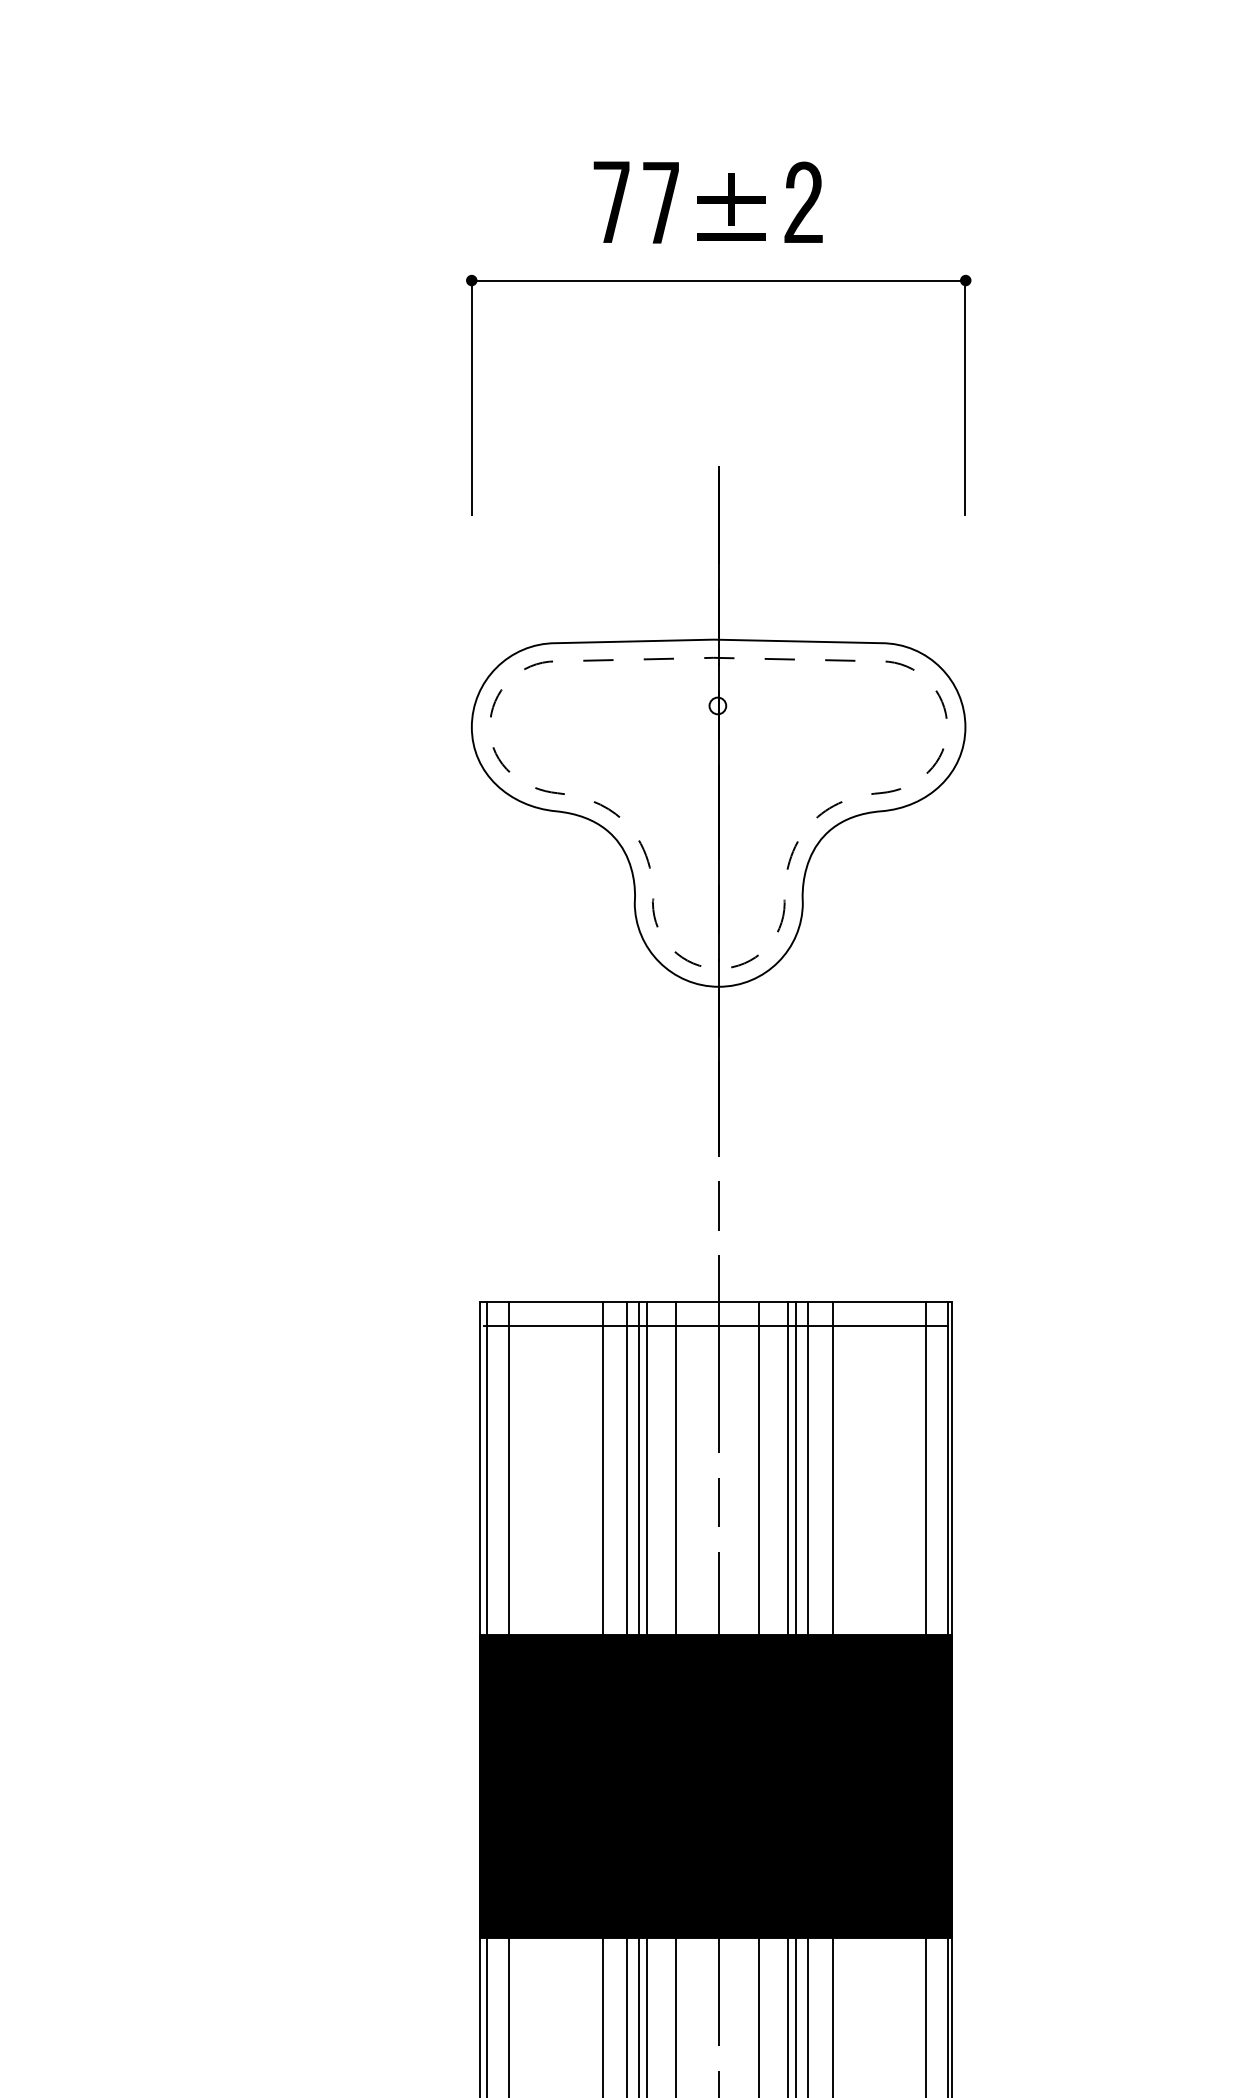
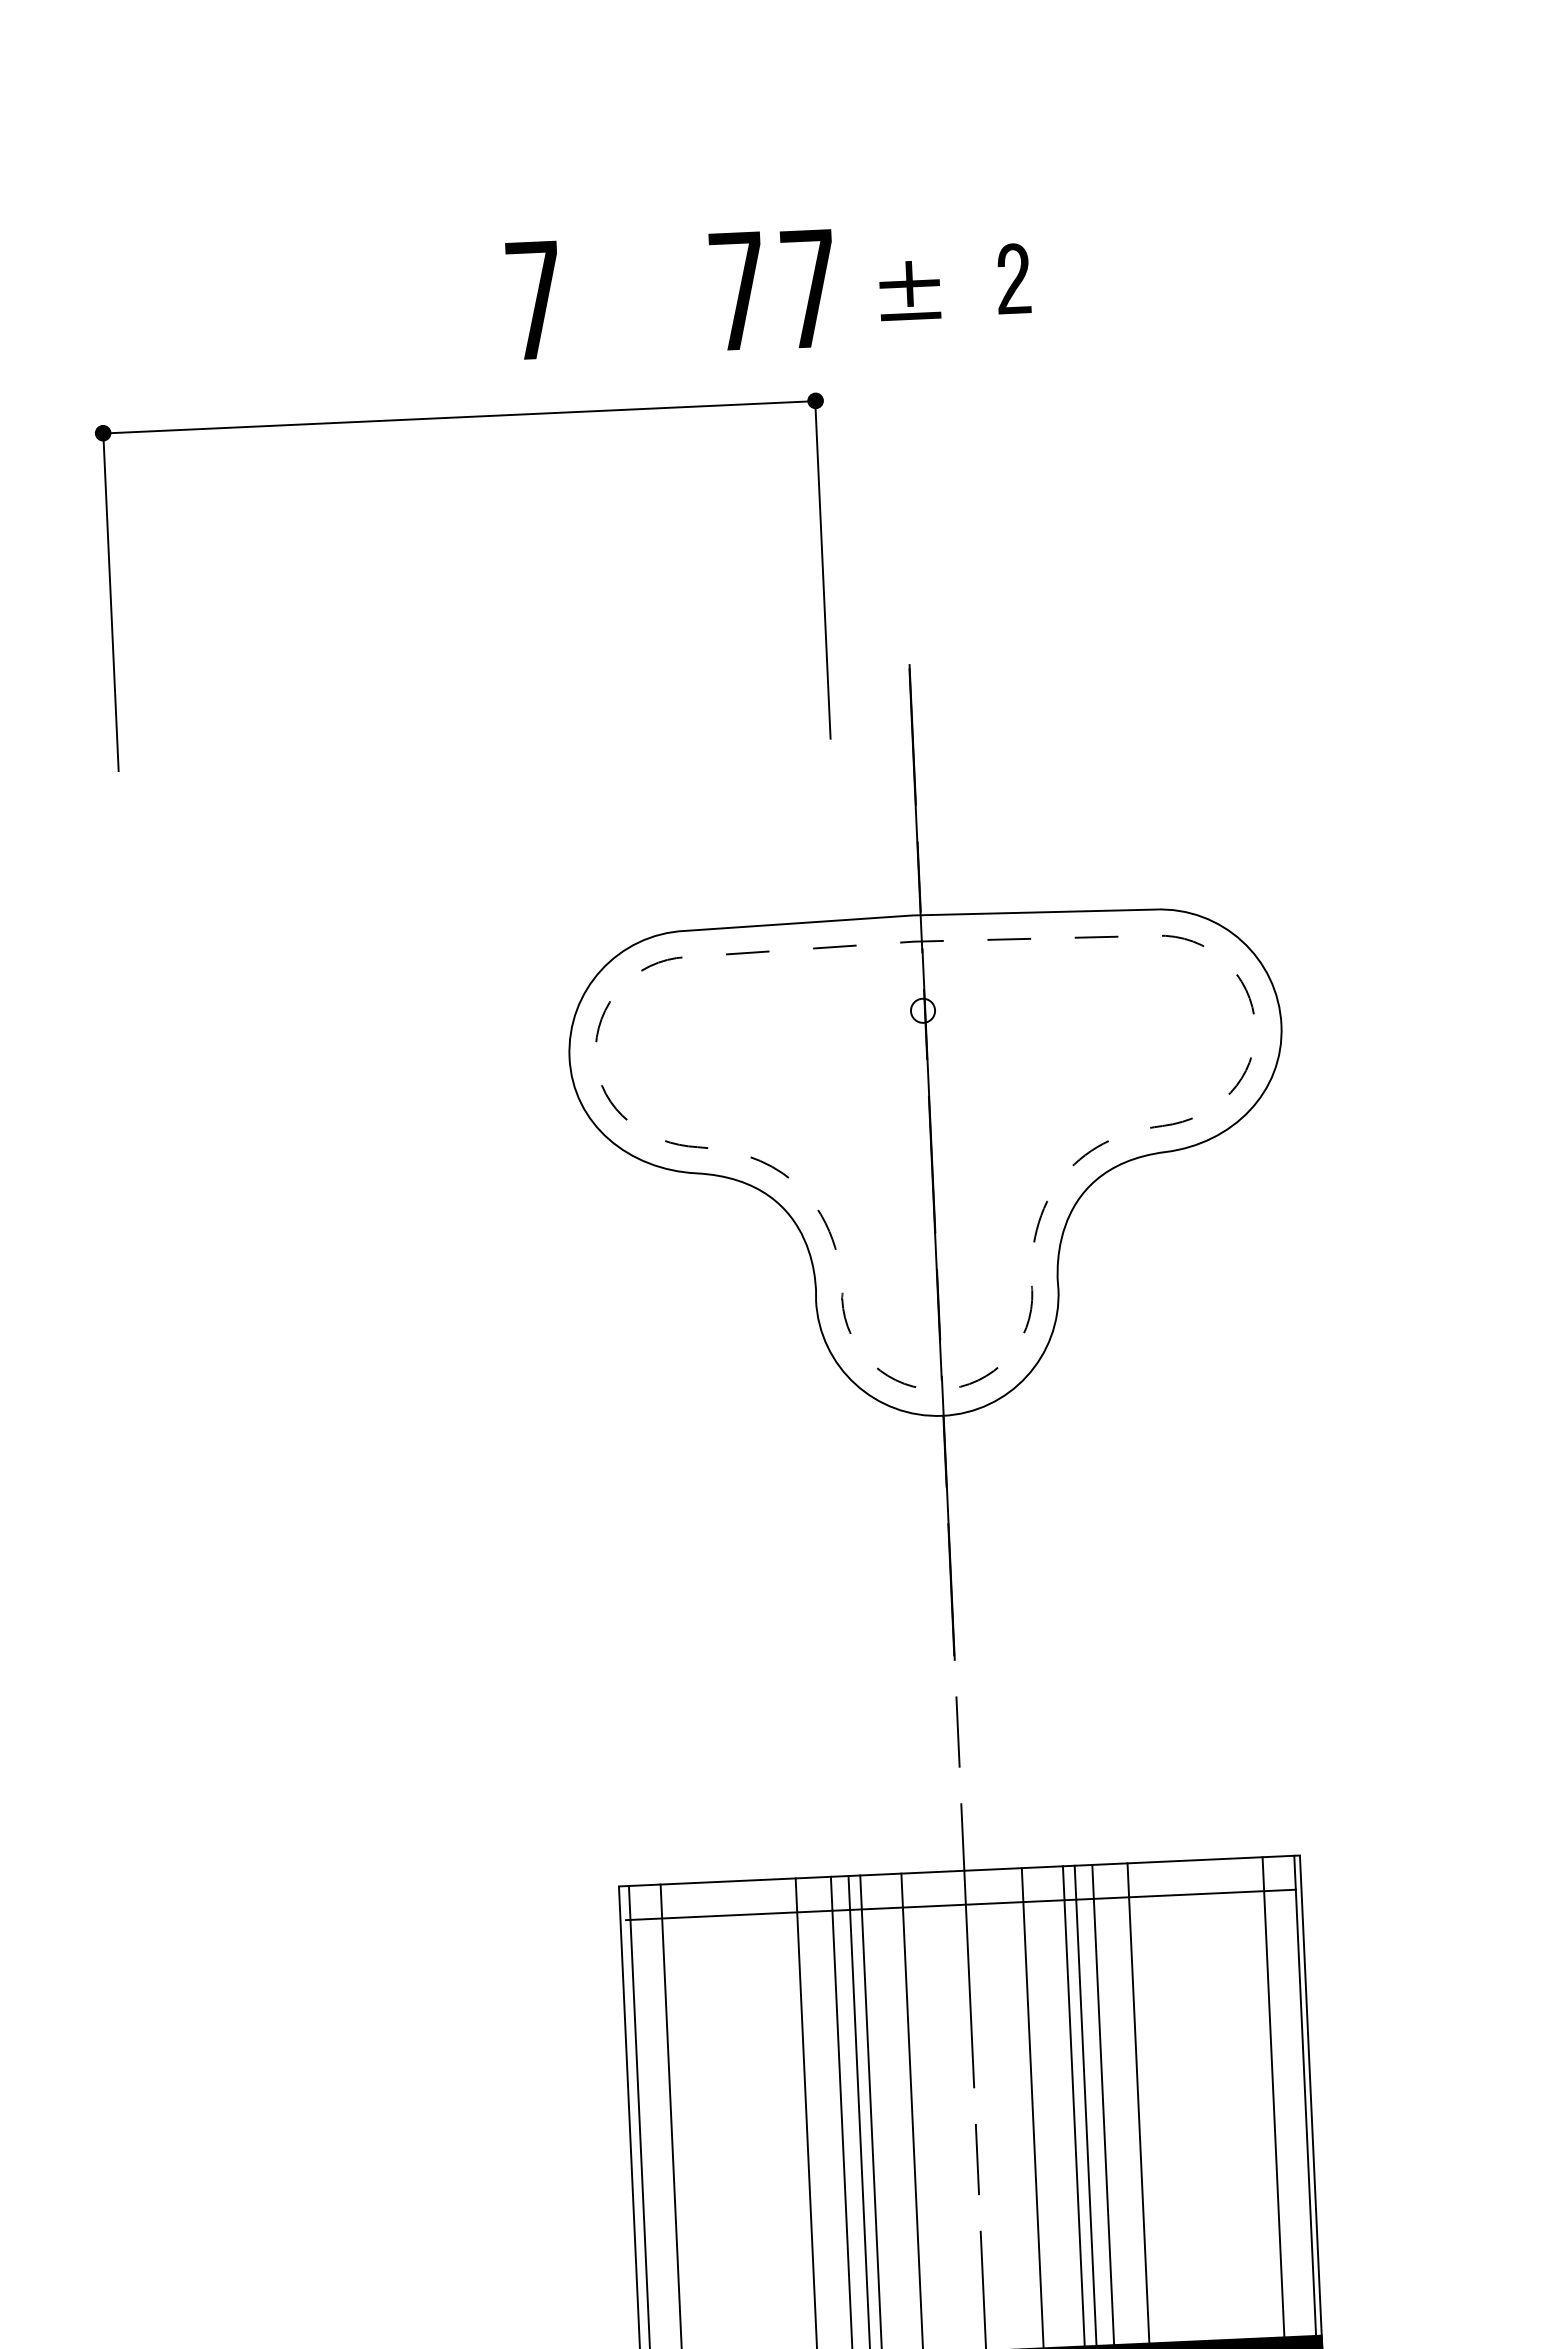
part: (470, 201) -> (533, 299), added
part: (803, 201) -> (1013, 277), size x0.6
part: (731, 206) -> (909, 289), size x0.6
part: (718, 281) -> (459, 418), moved

